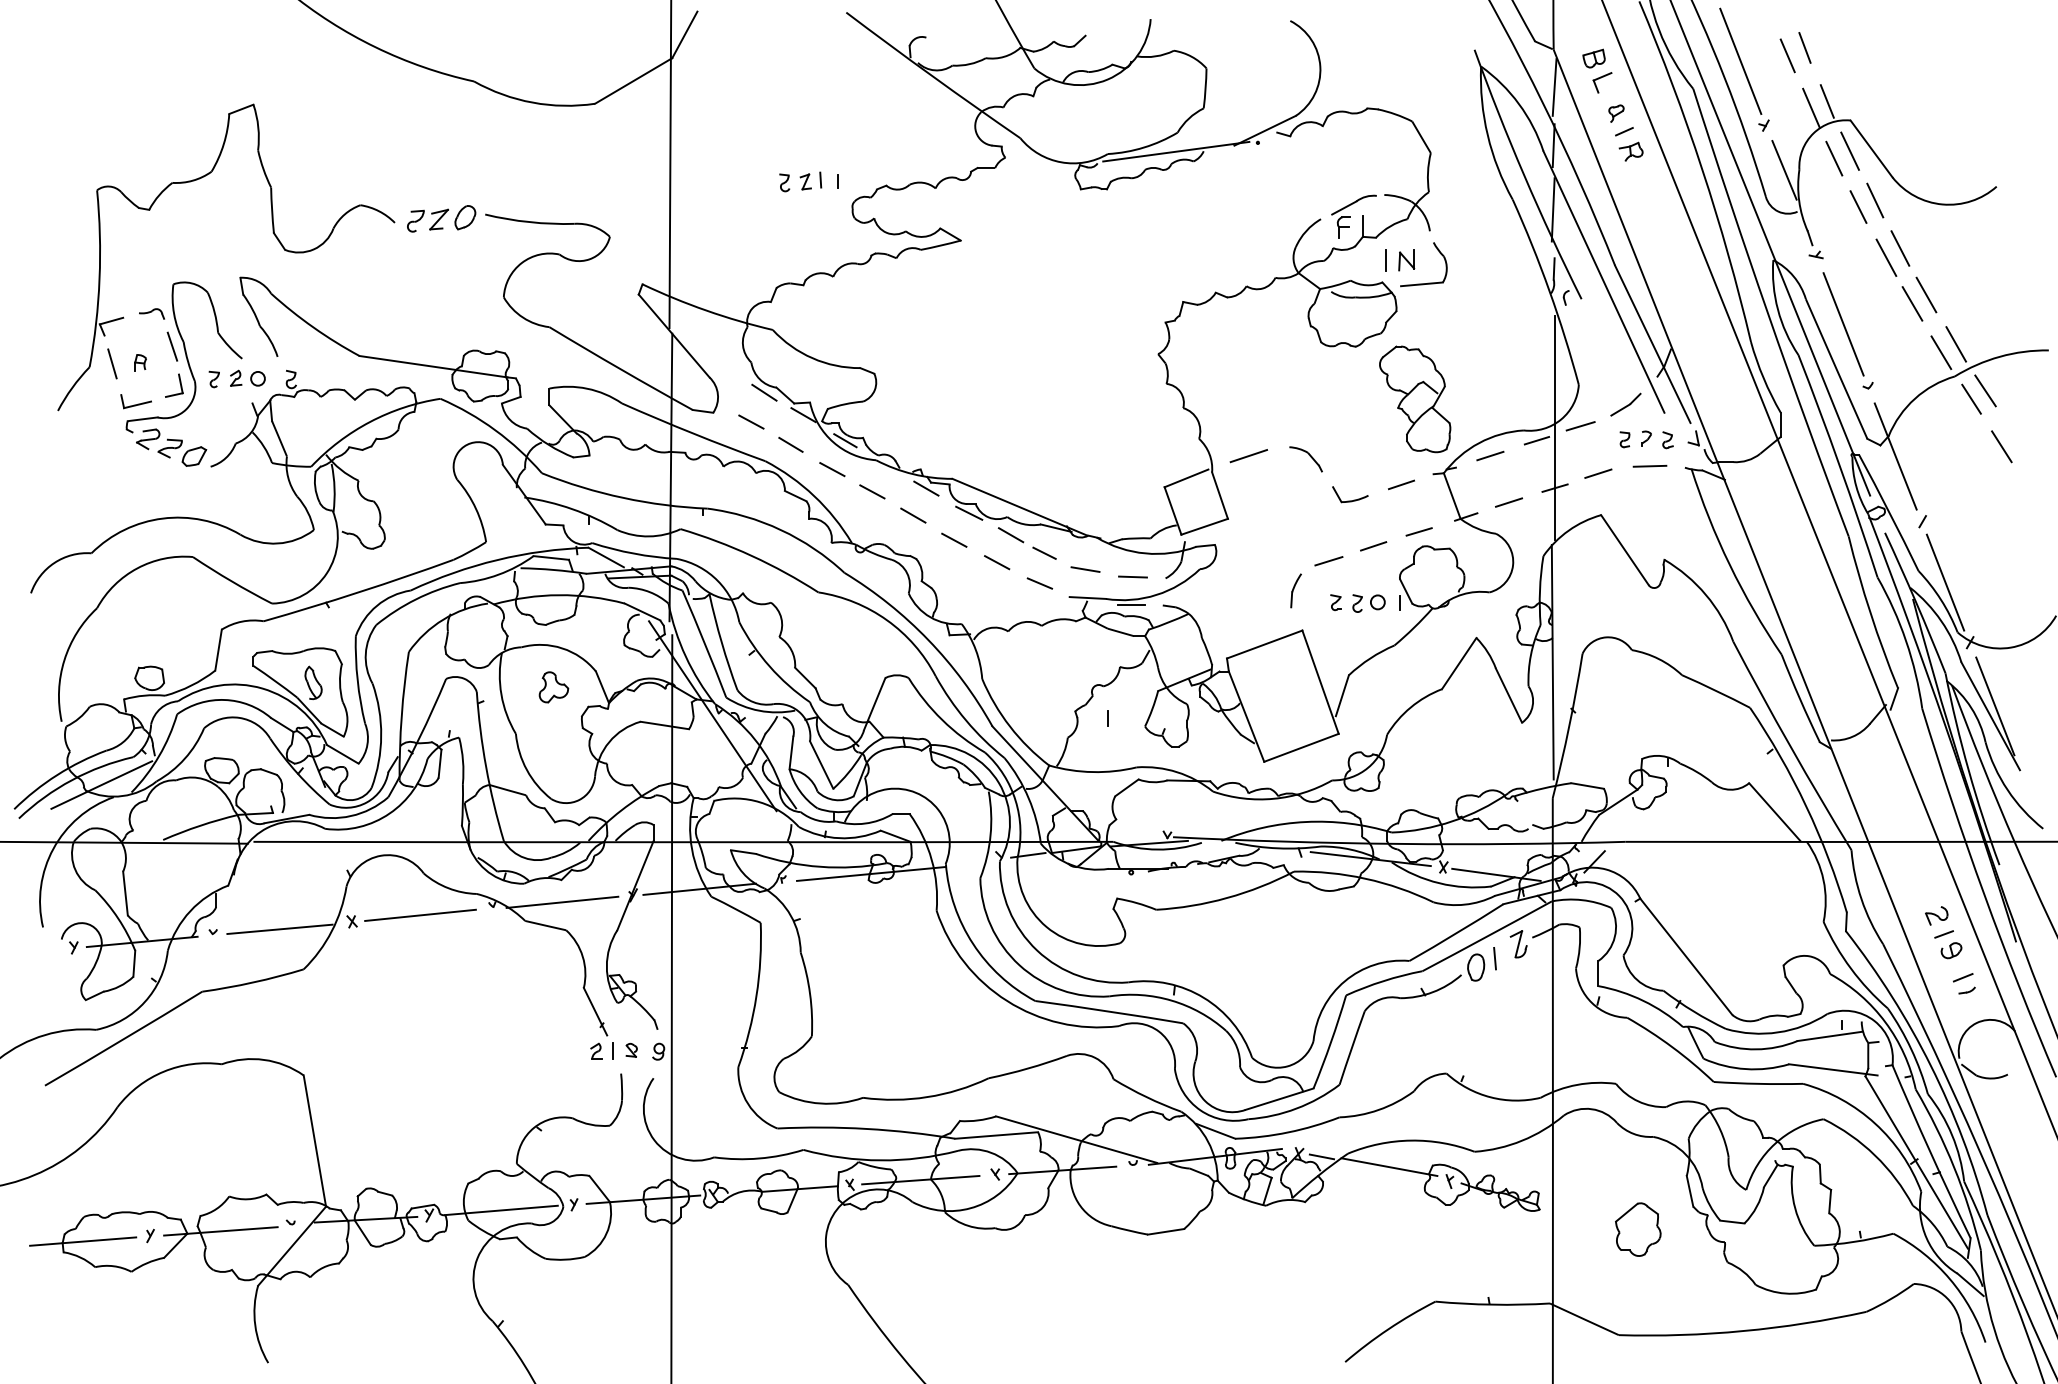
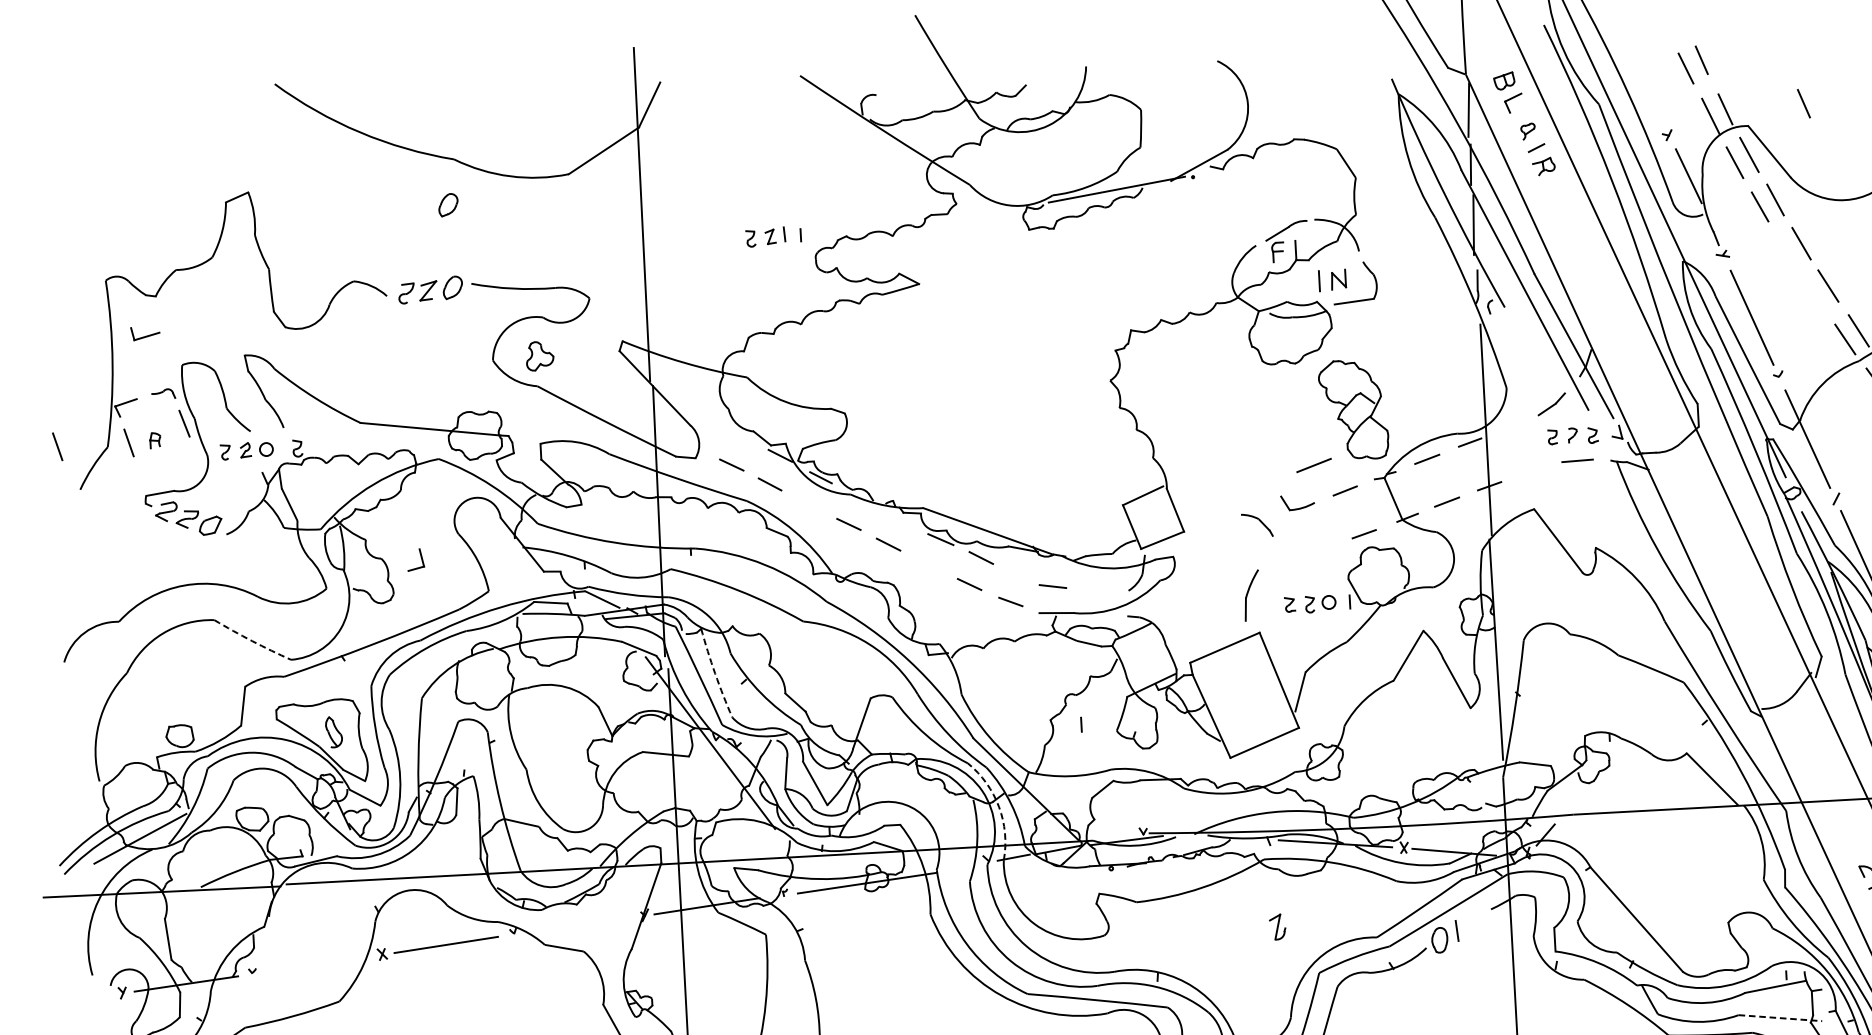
line: (1740, 61) -> (1641, 76), removed
line: (1910, 99) -> (1803, 103), added
part: (465, 129) -> (448, 204), added
line: (1886, 257) -> (1788, 252), removed
line: (1912, 303) -> (1815, 294), removed
line: (36, 363) -> (57, 446), added
part: (174, 385) -> (415, 559), moved
line: (764, 392) -> (742, 436), removed
part: (135, 401) -> (144, 333), moved
line: (1580, 426) -> (1510, 427), removed
line: (1248, 456) -> (1313, 465), moved
part: (1305, 459) -> (1256, 525), moved
line: (832, 469) -> (810, 505), removed
line: (1598, 473) -> (1529, 470), removed
line: (926, 488) -> (899, 518), removed
line: (954, 539) -> (928, 564), removed
line: (1373, 546) -> (1322, 550), removed
line: (1044, 552) -> (1013, 572), removed
line: (1328, 561) -> (1280, 566), removed
line: (1132, 576) -> (1097, 590), removed
arc: (231, 581) -> (251, 641), solid -> dashed
part: (1295, 590) -> (1251, 595), size x1.6
line: (1131, 604) -> (1097, 616), removed
arc: (721, 642) -> (714, 673), solid -> dashed
part: (553, 687) -> (539, 356), moved
arc: (1015, 800) -> (998, 806), solid -> dashed
line: (562, 901) -> (578, 924), removed
line: (279, 928) -> (314, 964), removed
part: (1518, 944) -> (1277, 927), moved
line: (1833, 1069) -> (1780, 1017), solid -> dashed

